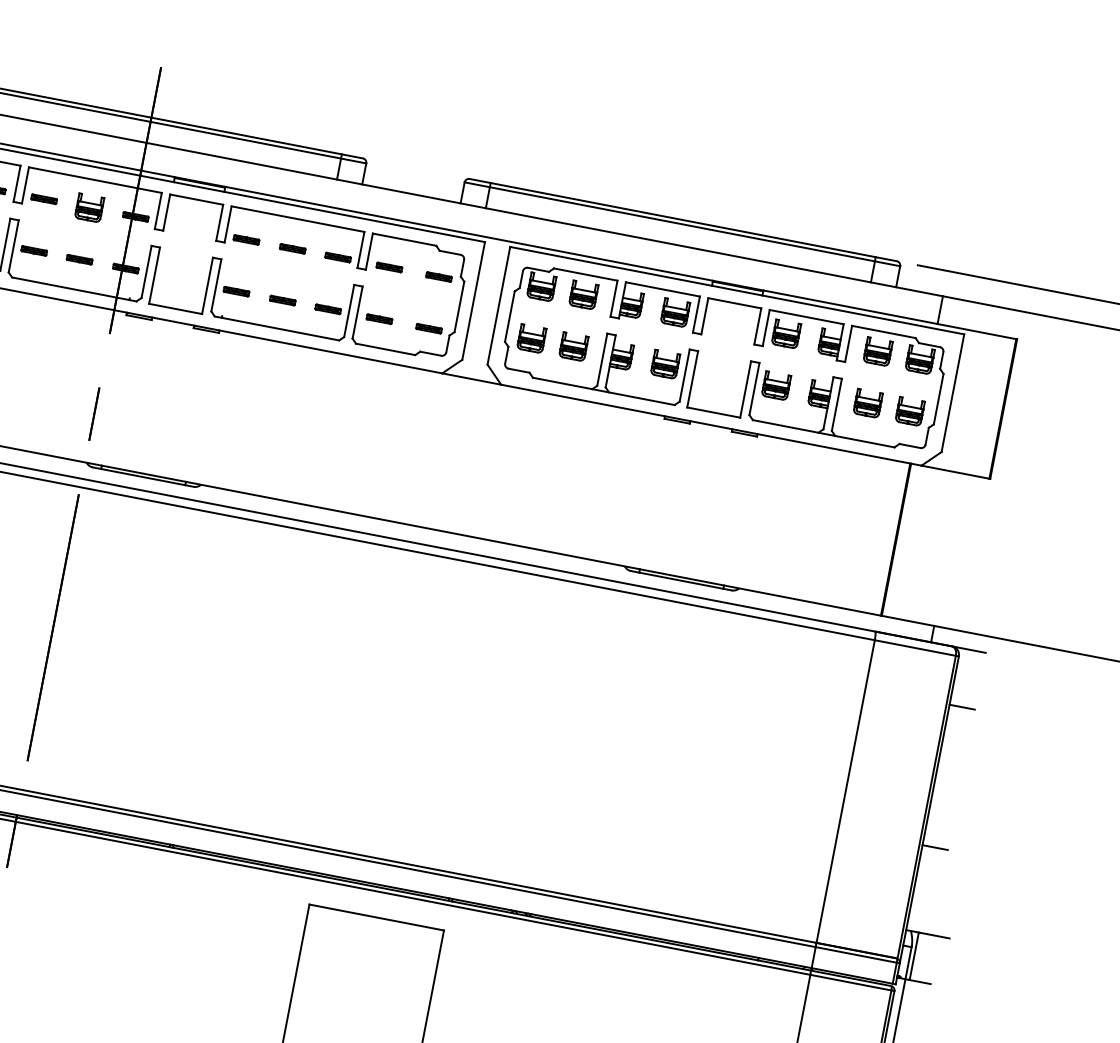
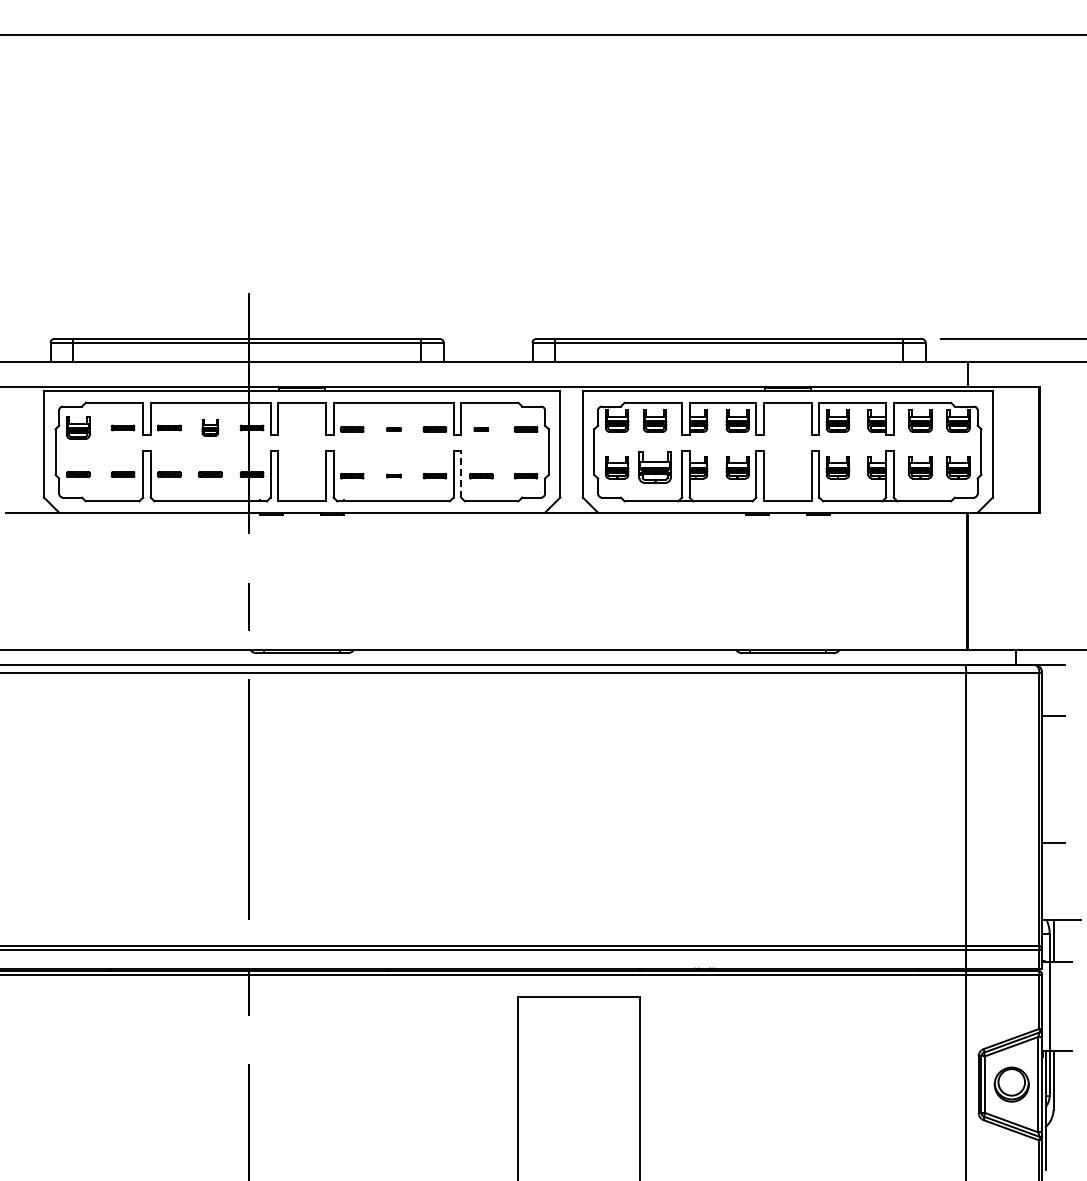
part: (89, 207) -> (210, 427), size x0.7
part: (292, 248) -> (393, 429), size x0.6
part: (389, 267) -> (481, 429), size x0.6
part: (282, 299) -> (393, 475), size x0.6
line: (357, 313) -> (461, 474), solid -> dashed
part: (573, 346) -> (654, 467), size x1.4

